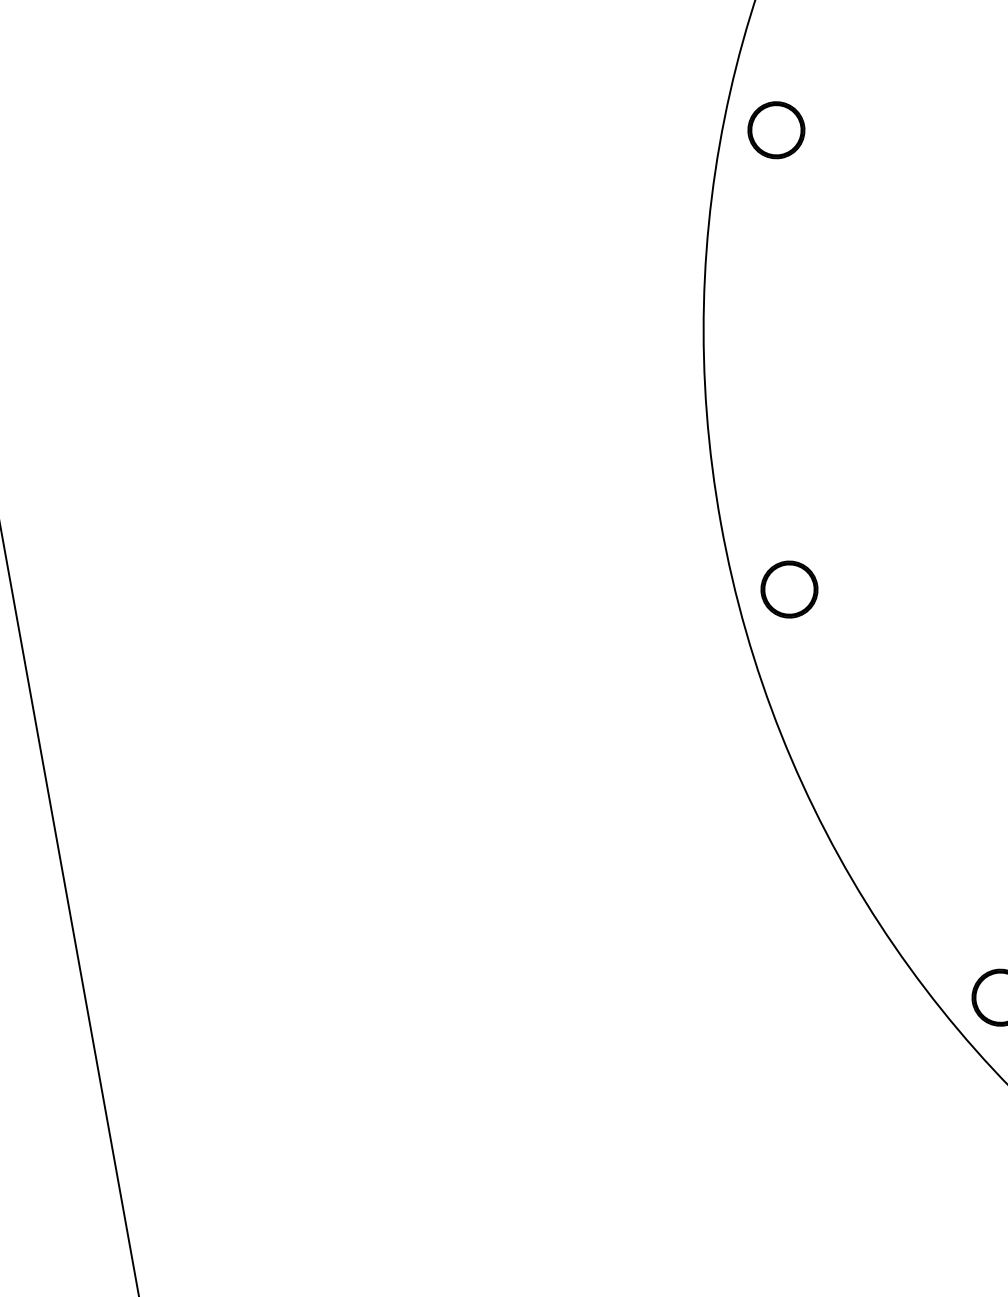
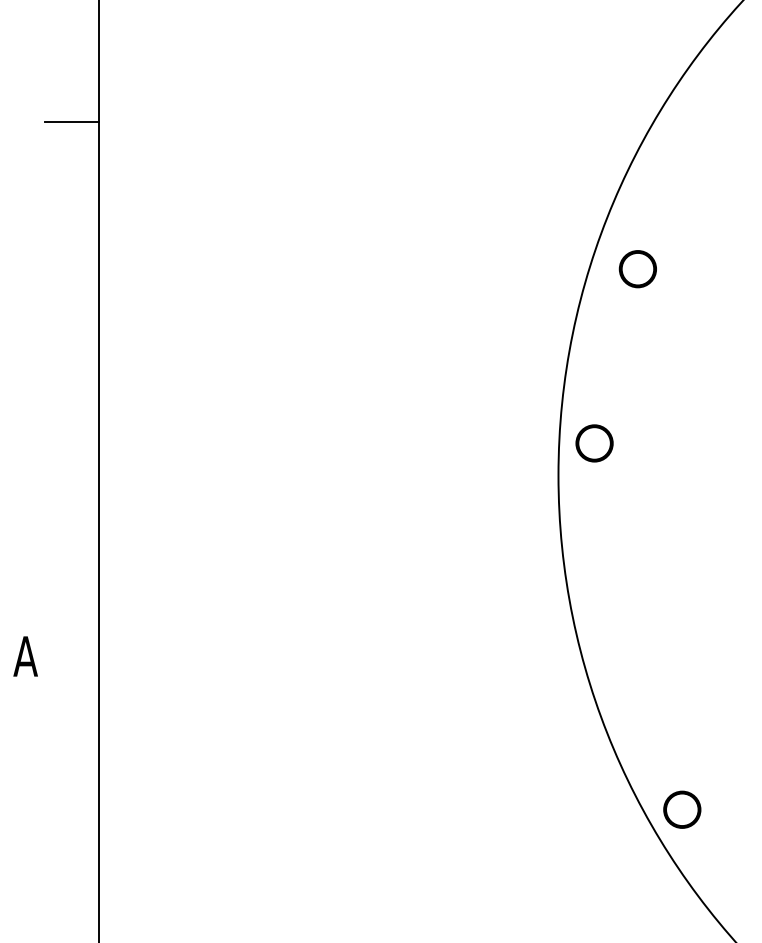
part: (775, 130) -> (637, 269), moved
part: (789, 589) -> (594, 443), moved

